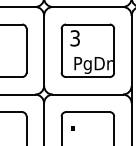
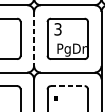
line: (44, 51) -> (34, 39), solid -> dashed
line: (87, 112) -> (67, 86), solid -> dashed

